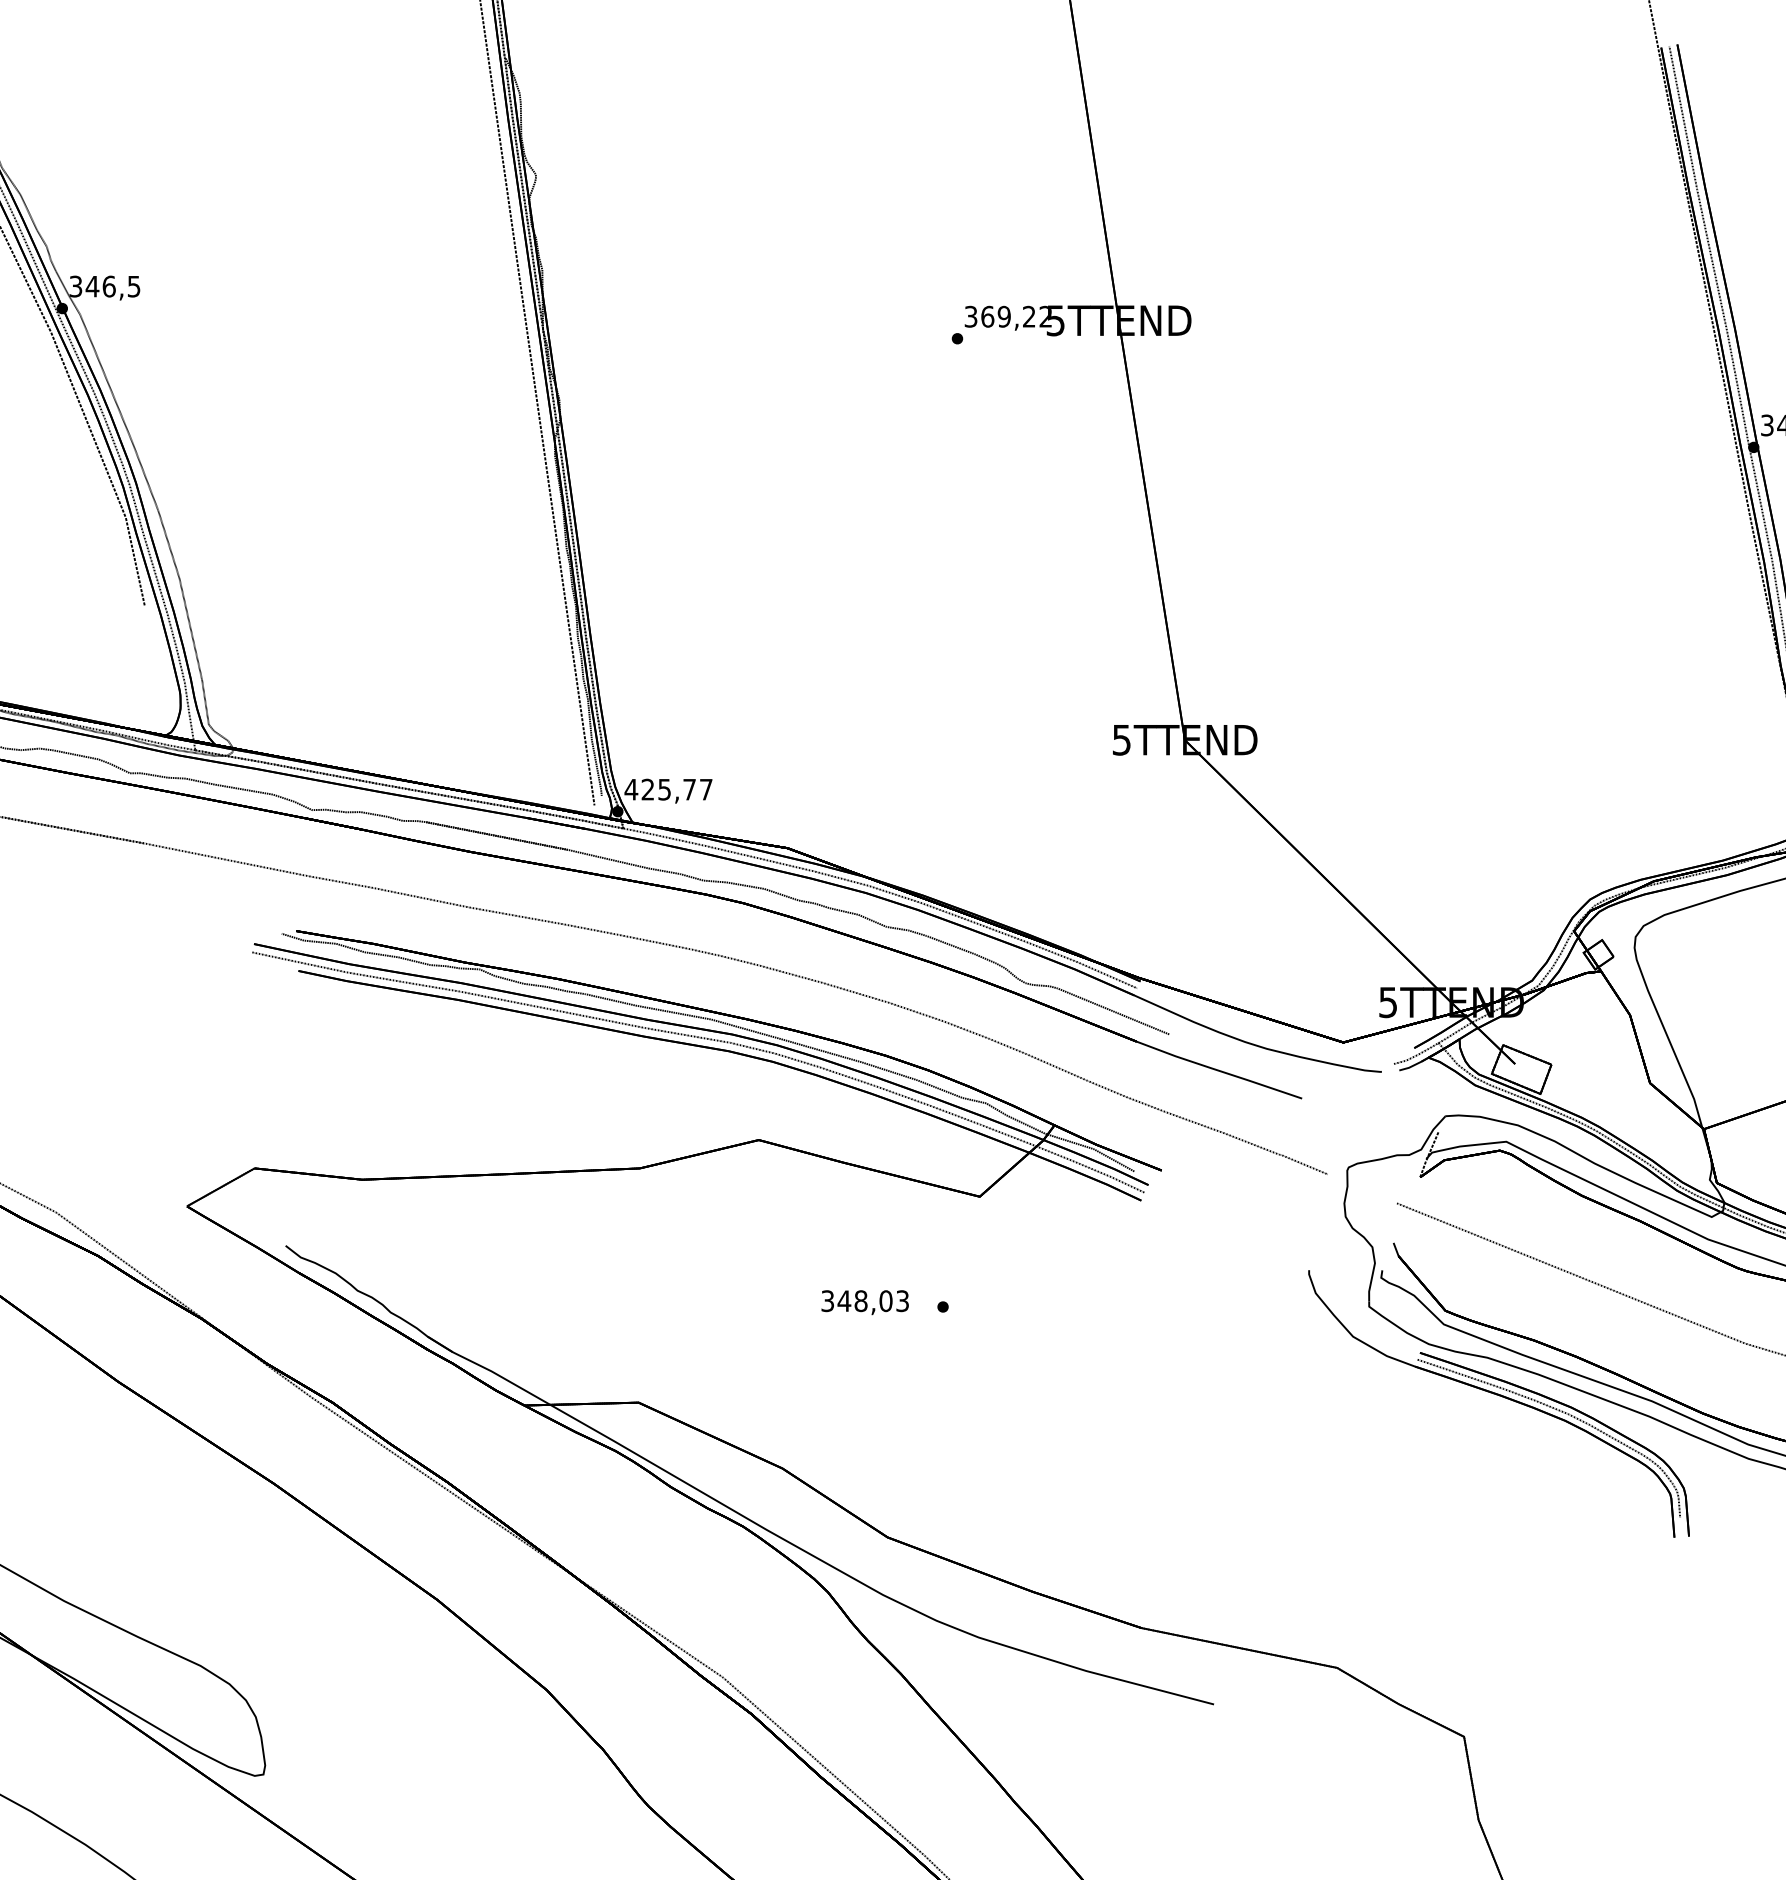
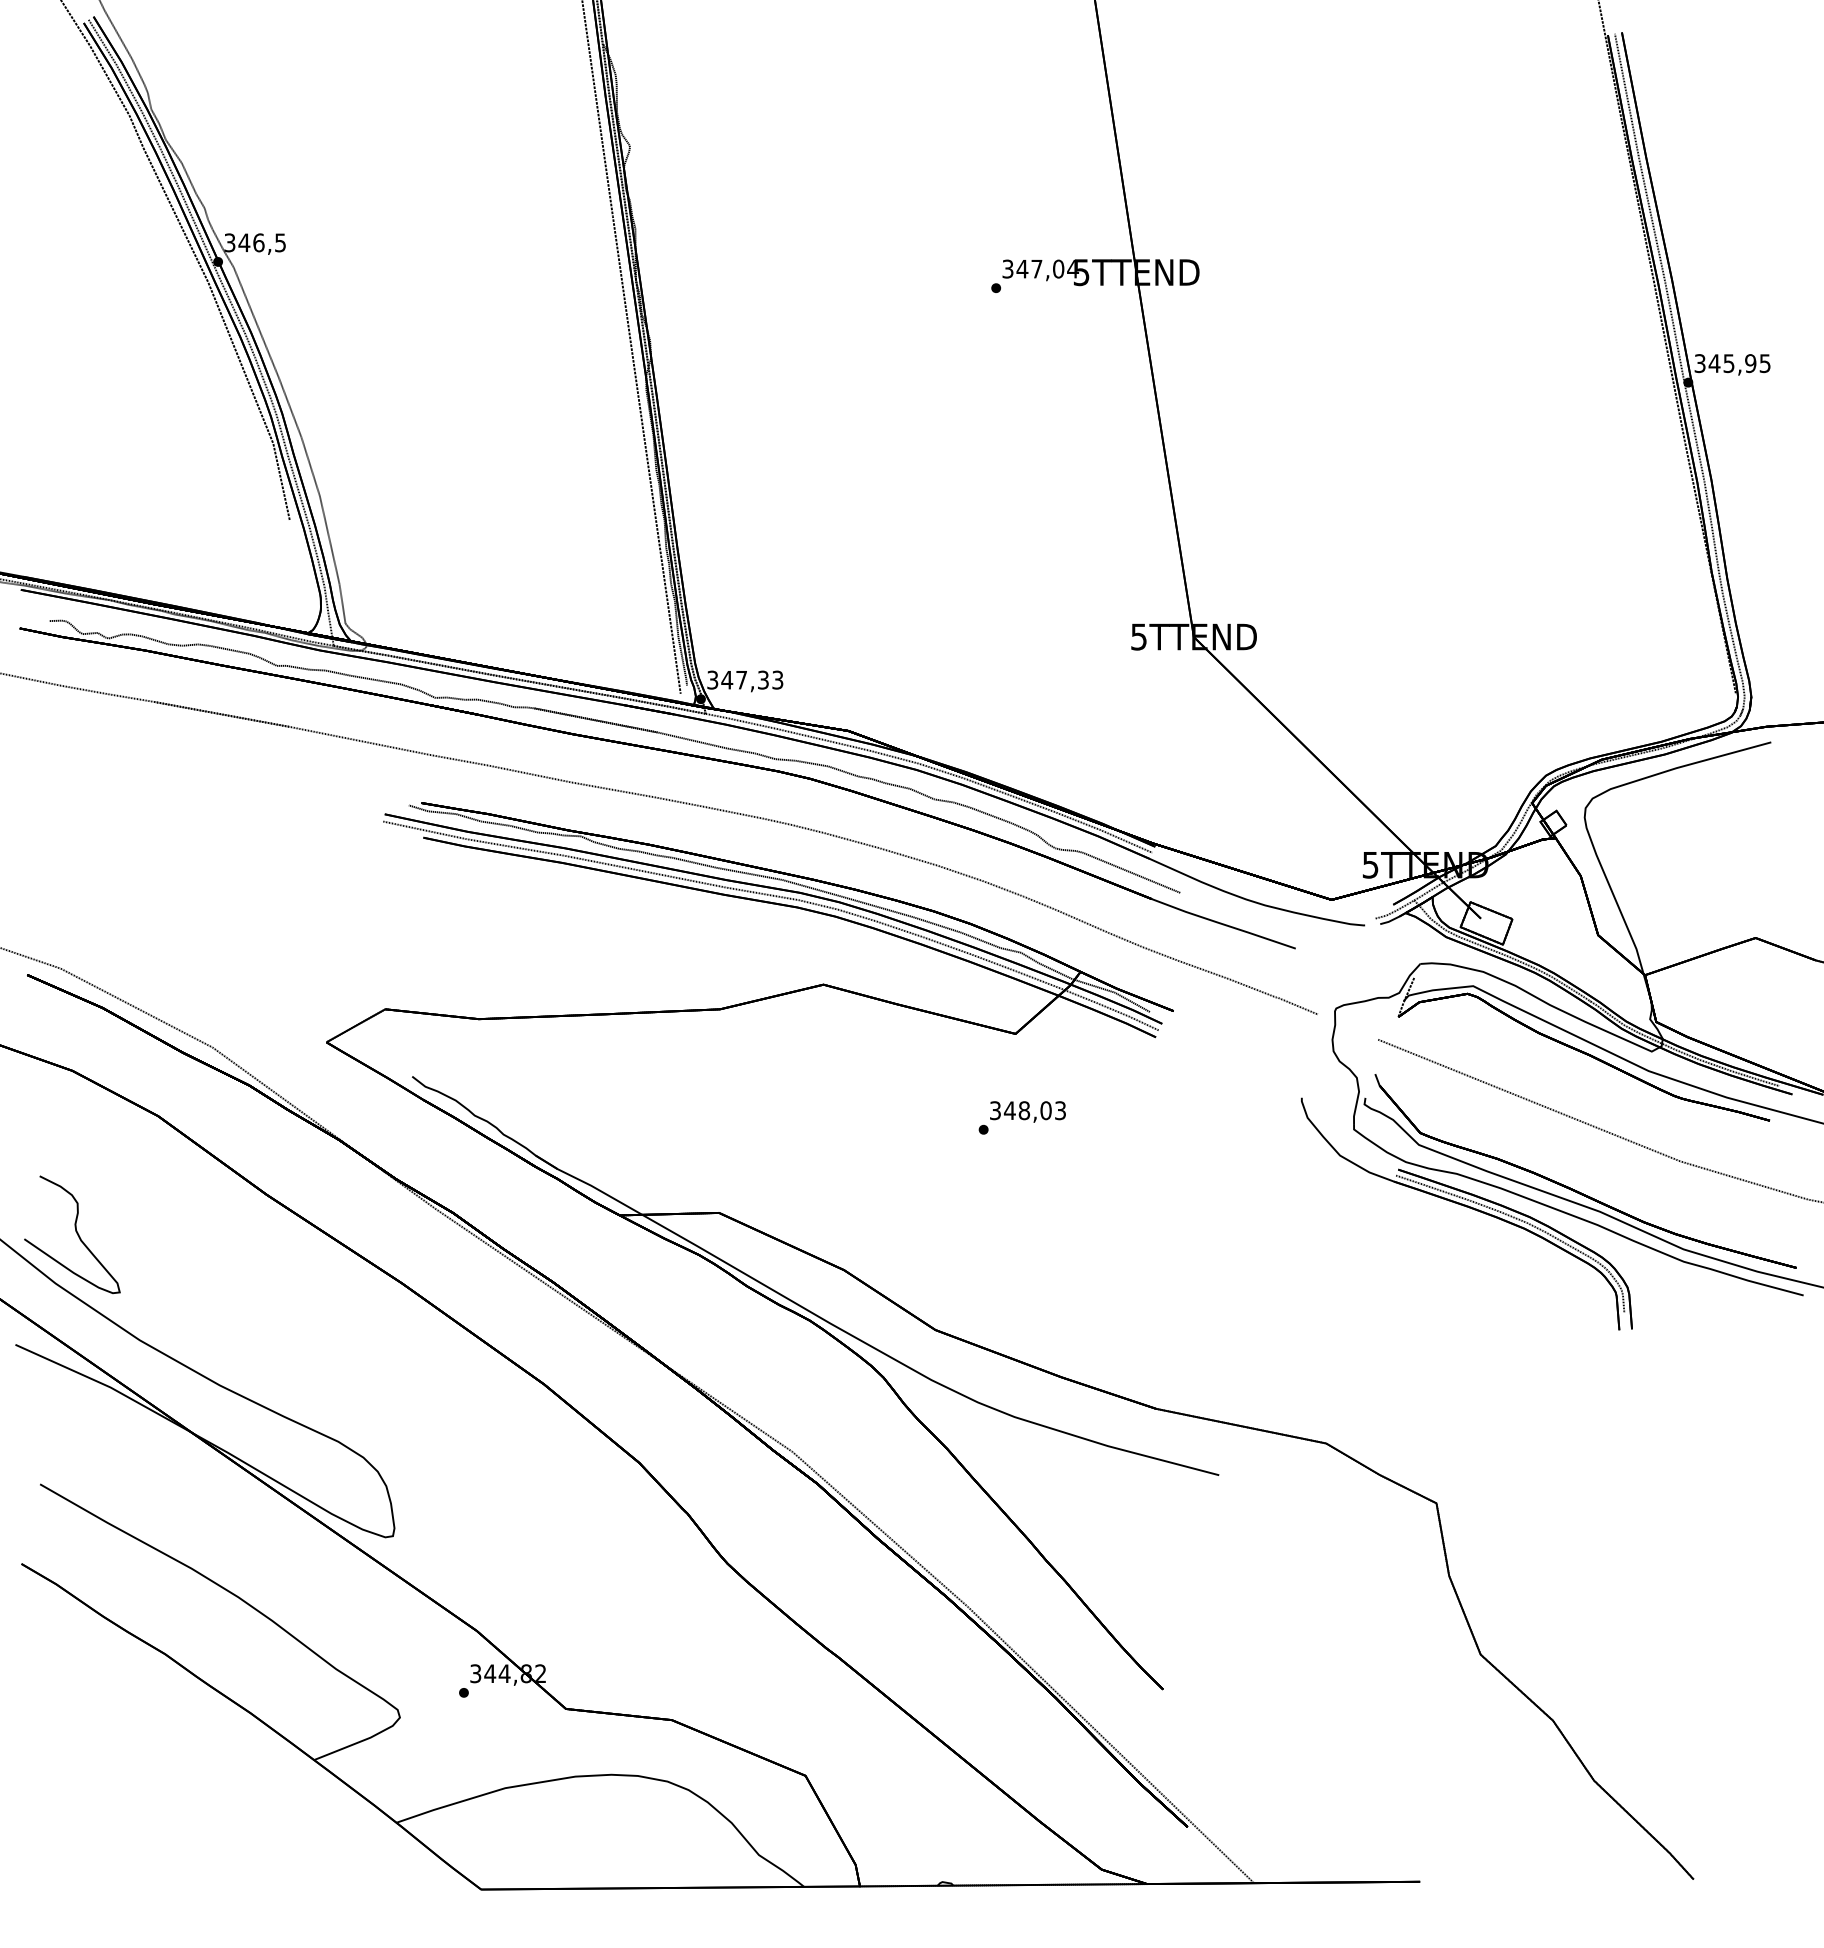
text: (1016, 316) -> (1047, 268), 369,22 -> 347,04
text: (667, 788) -> (744, 679), 425,77 -> 347,33
text: (864, 1302) -> (1027, 1111), moved

